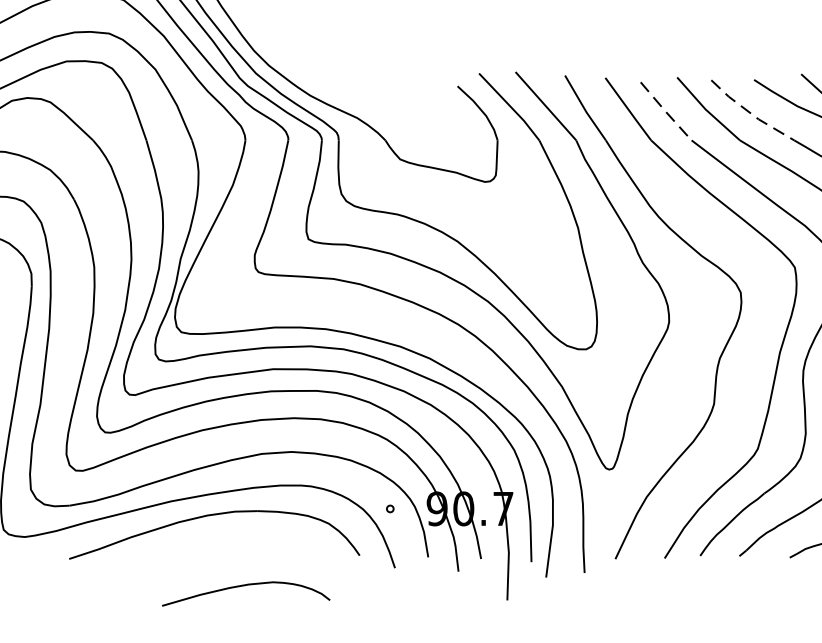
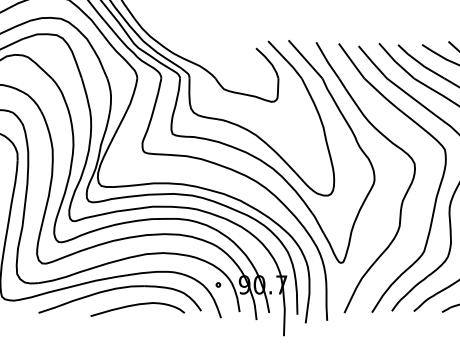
line: (665, 111) -> (372, 62), dashed -> solid
line: (751, 113) -> (420, 63), dashed -> solid
curve: (245, 586) -> (137, 305), moved

